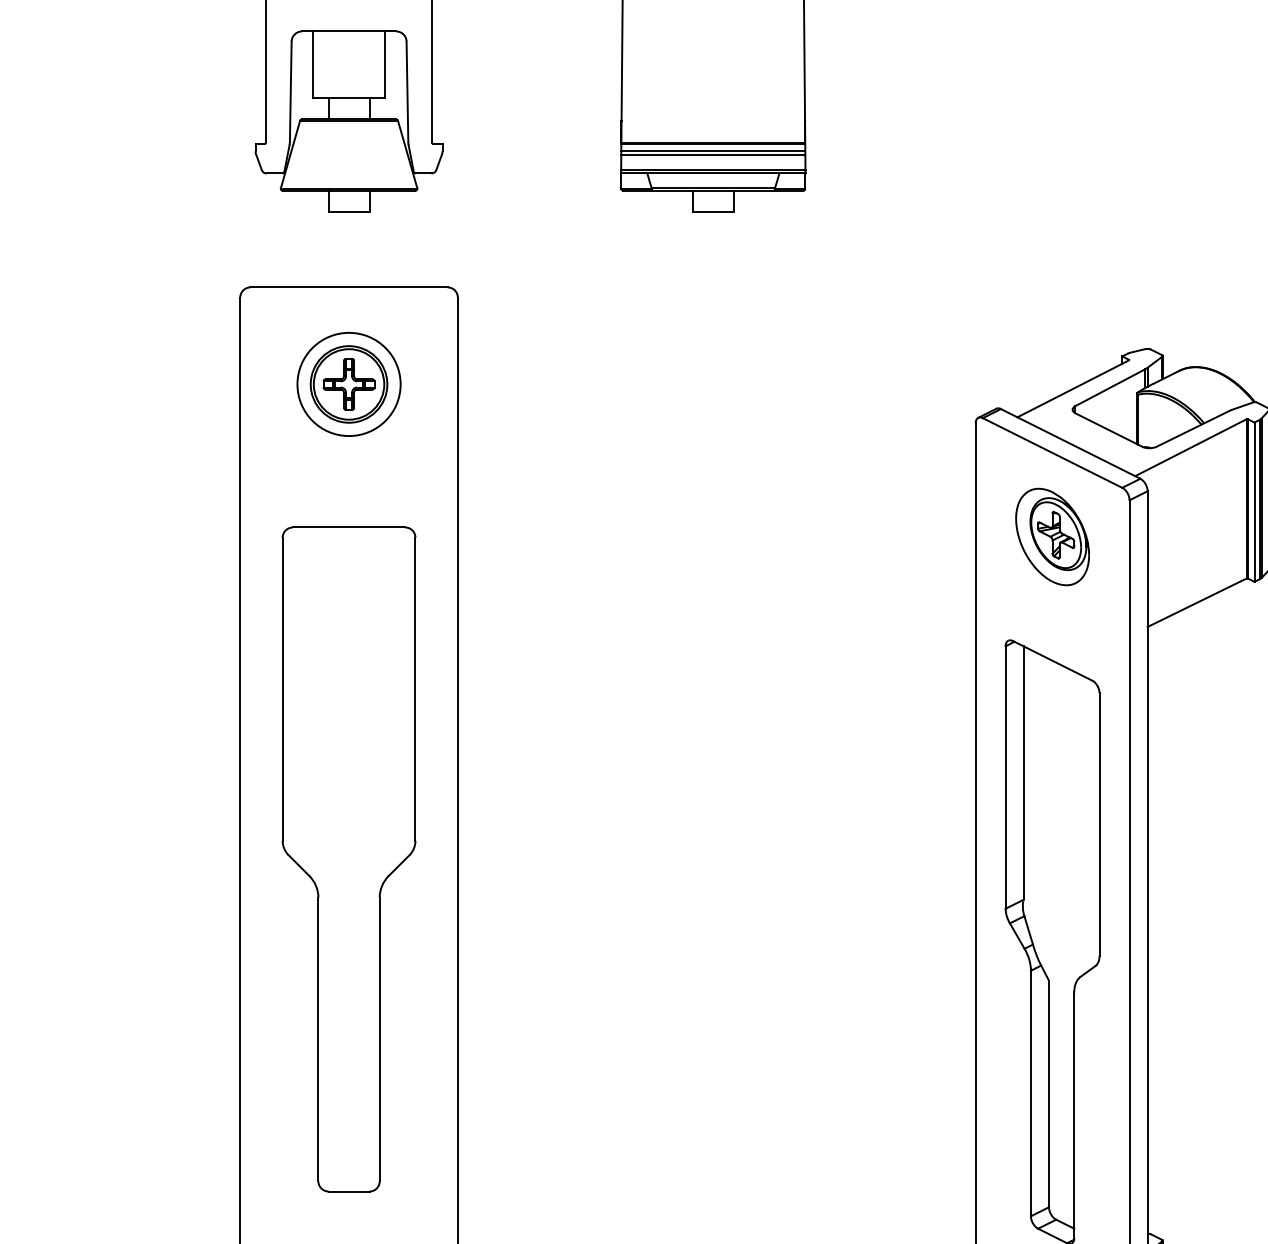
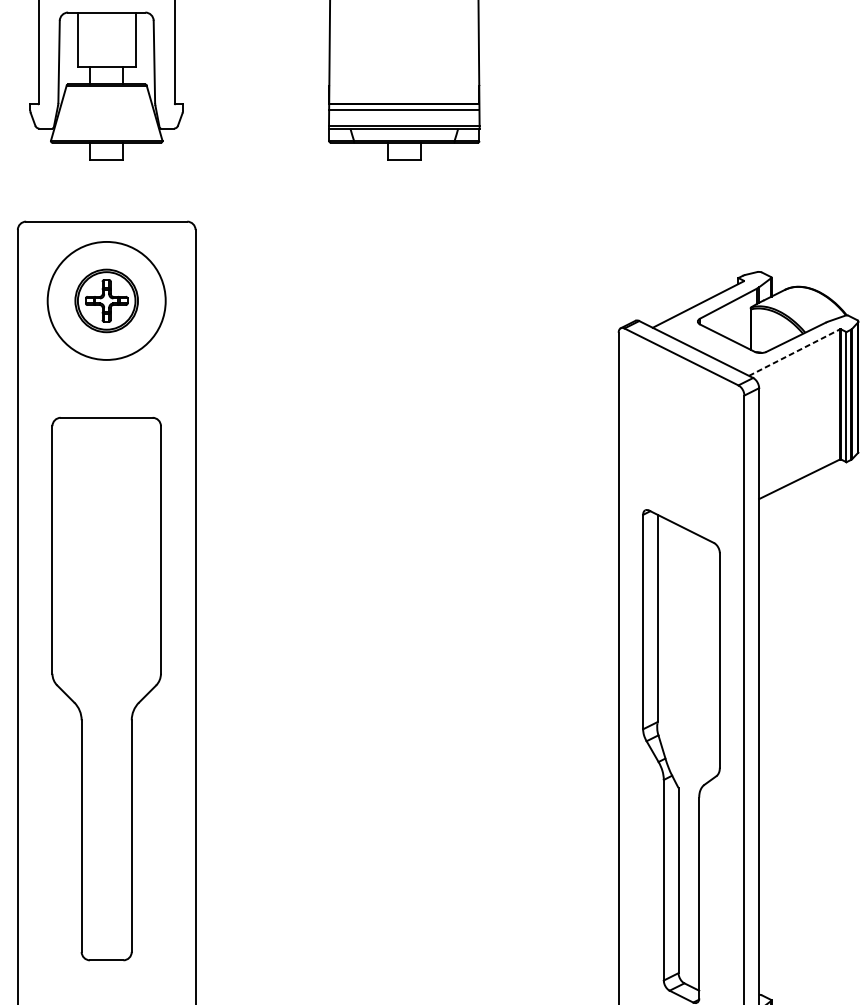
line: (713, 154) -> (404, 113), removed
circle: (348, 384) -> (106, 300), size x1.4
line: (1190, 447) -> (794, 352), solid -> dashed
part: (1052, 536) -> (681, 425), removed

